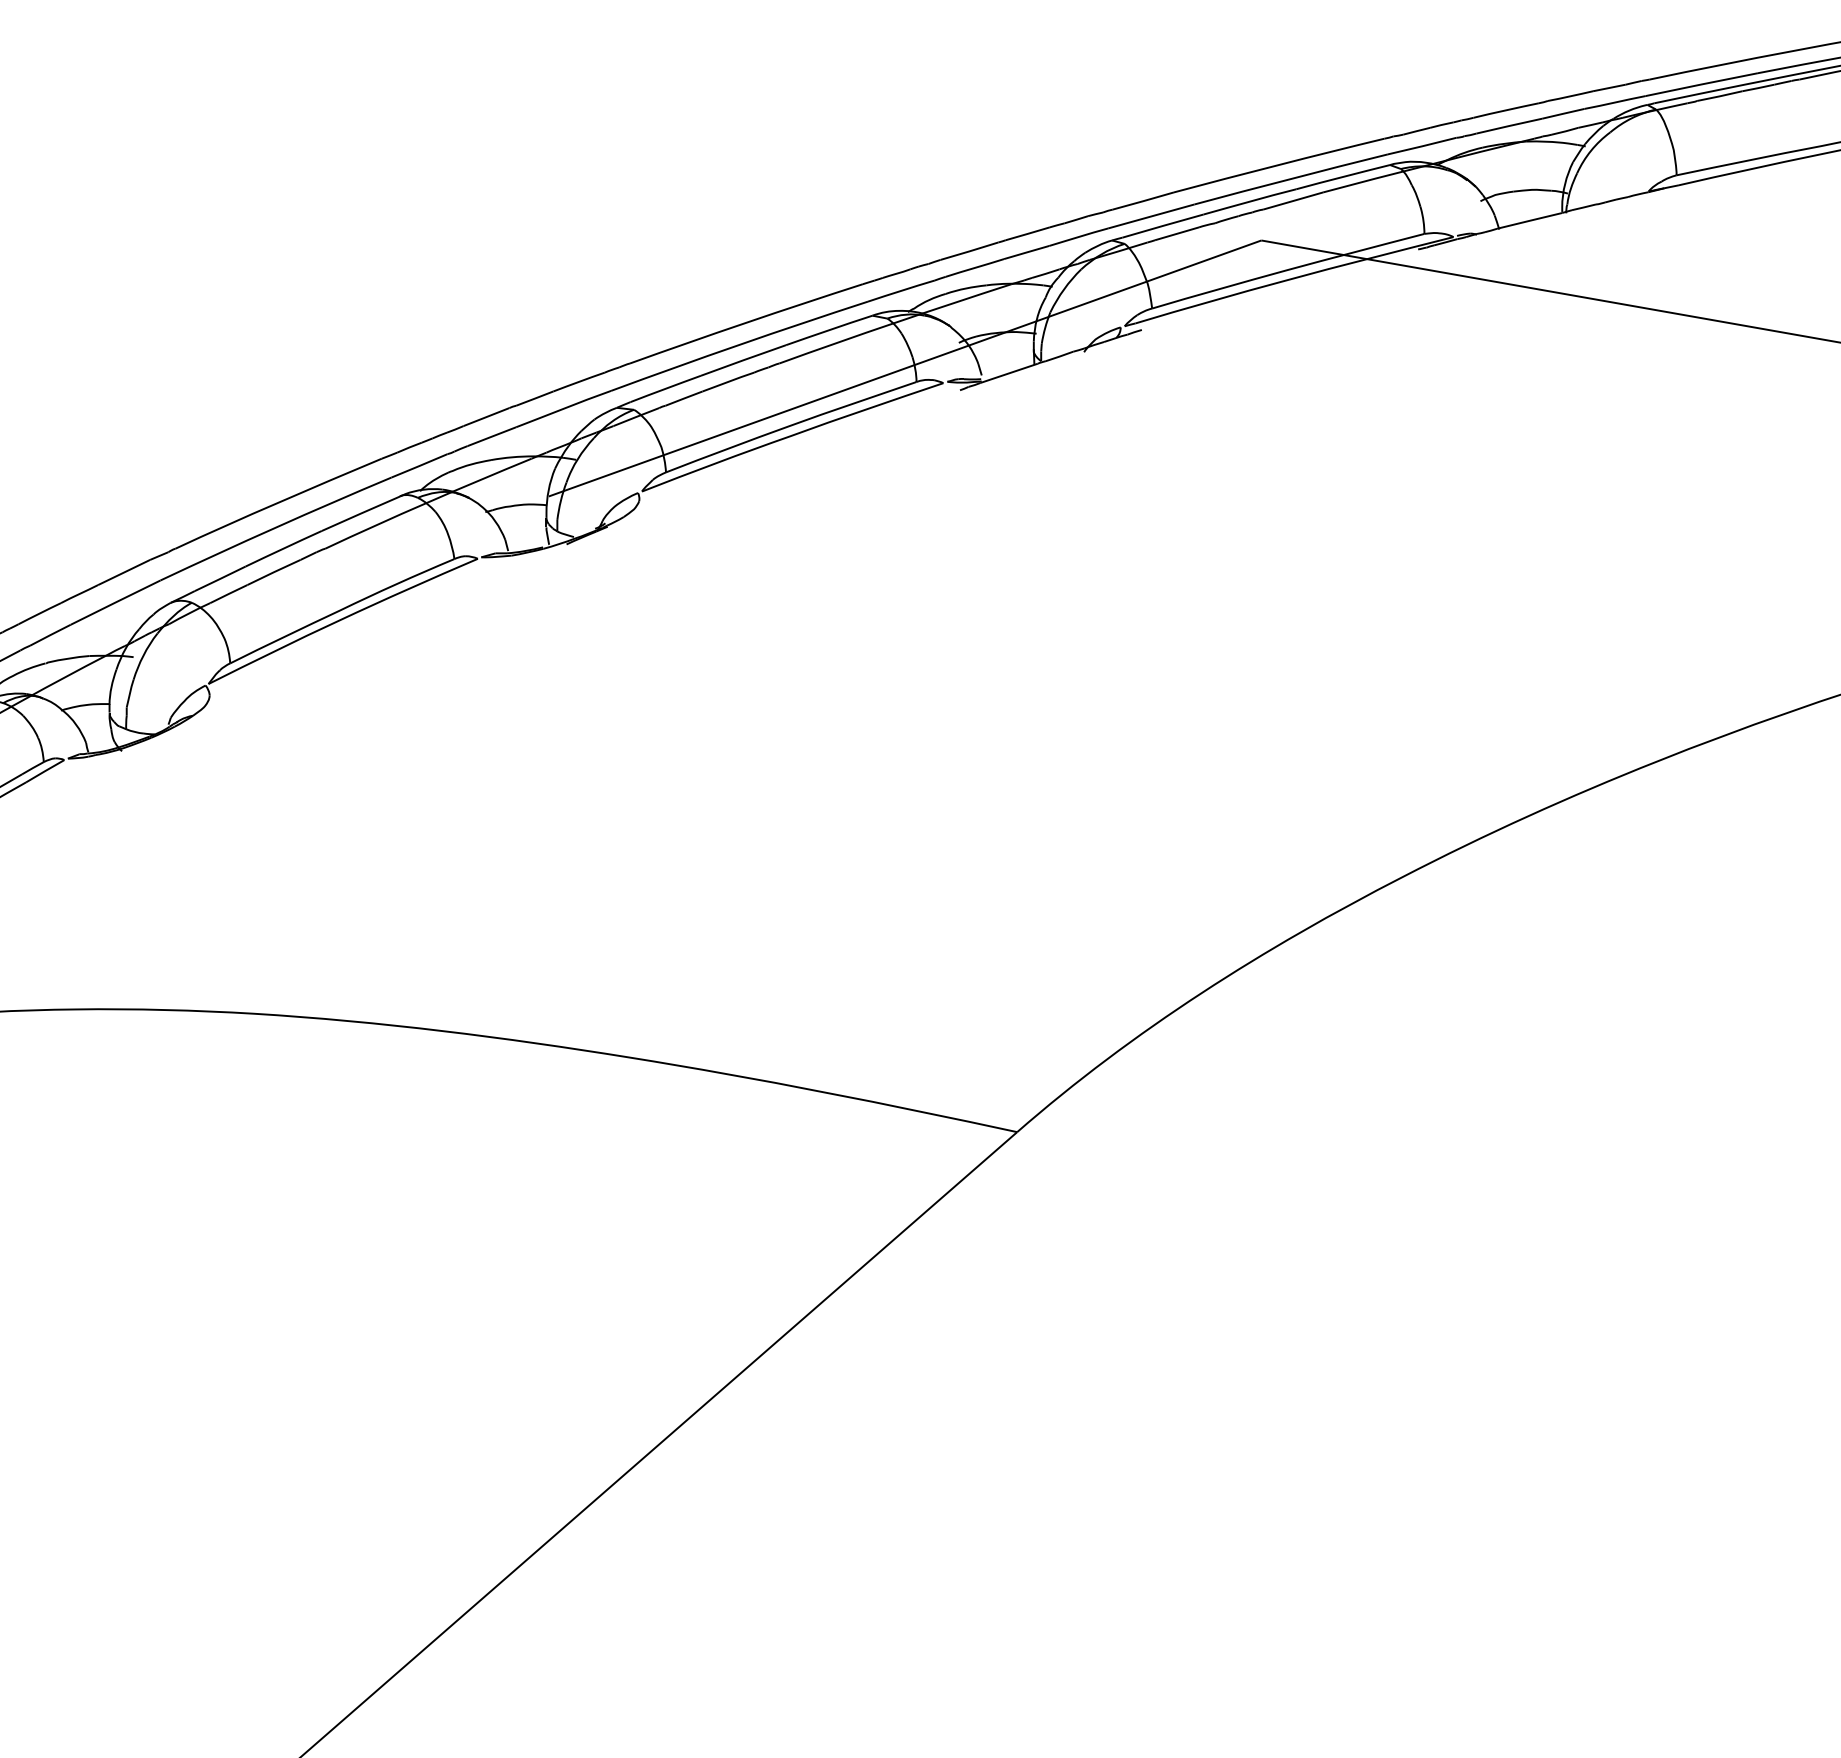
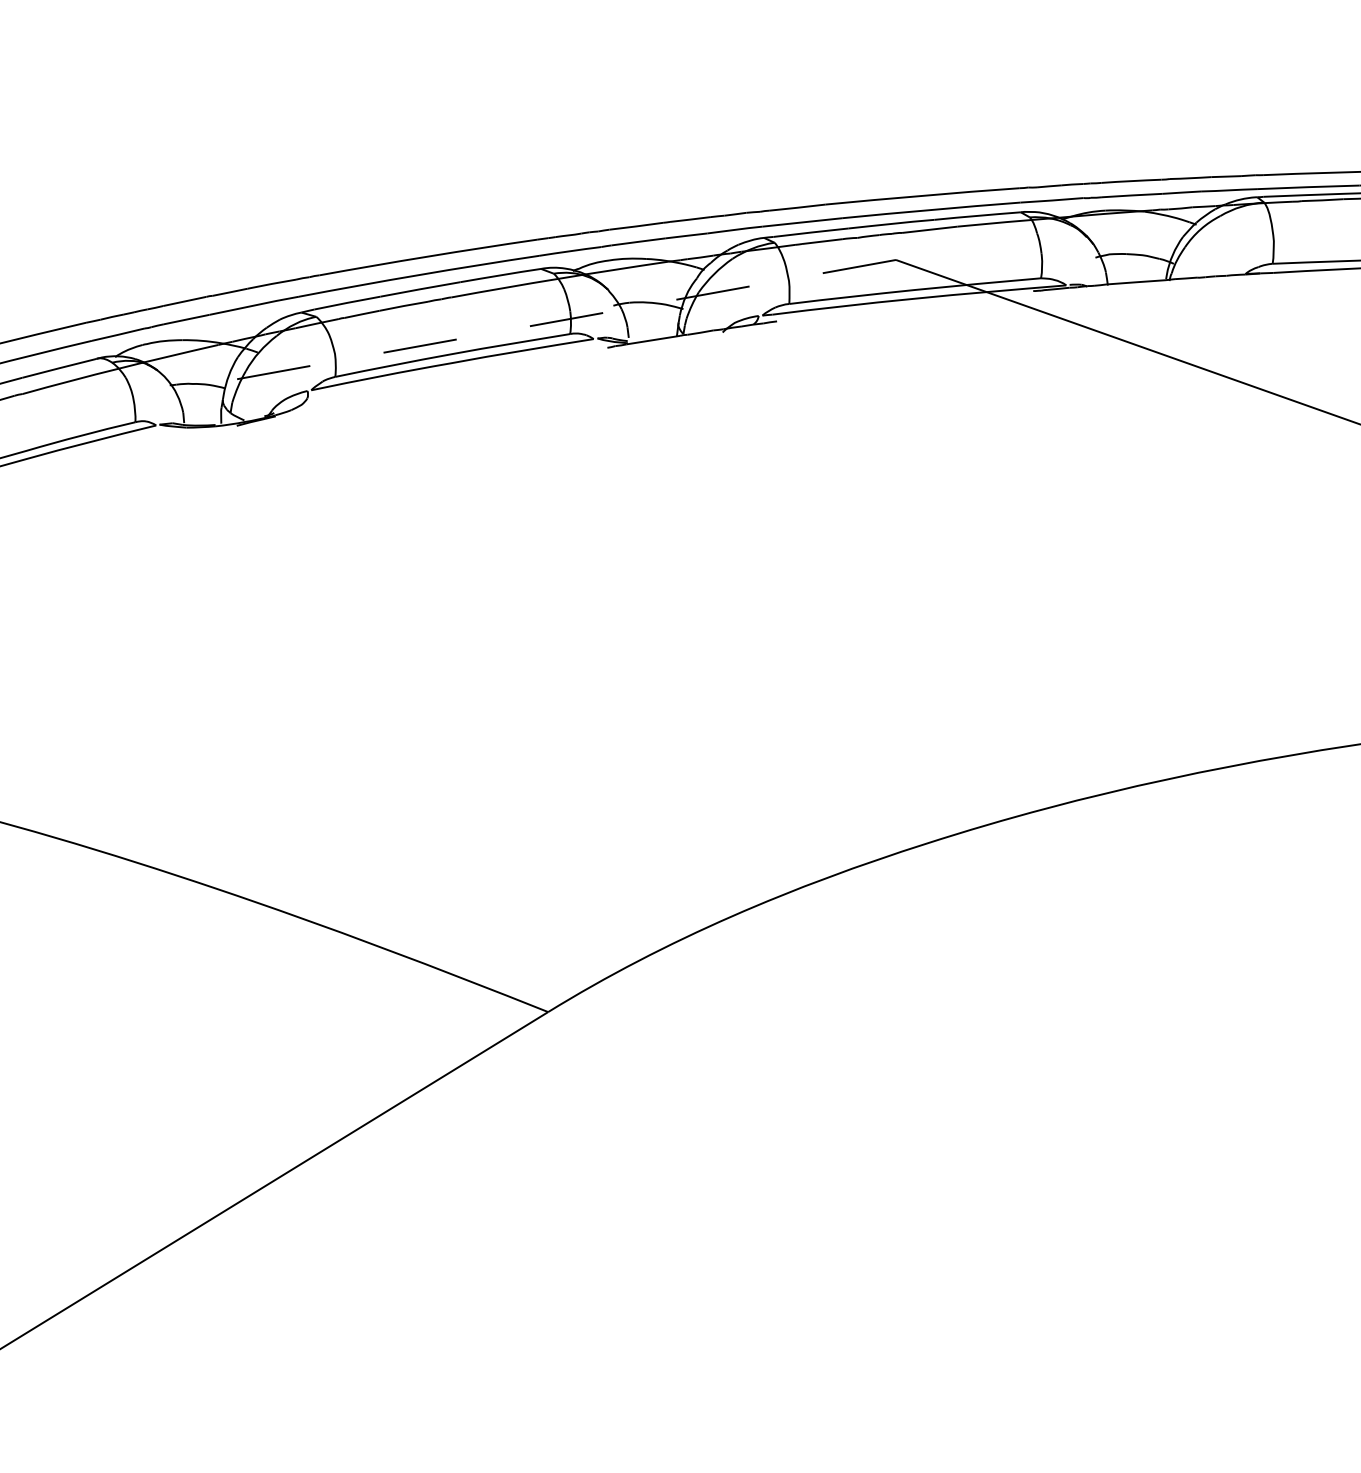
line: (905, 368) -> (562, 320), solid -> dashed

